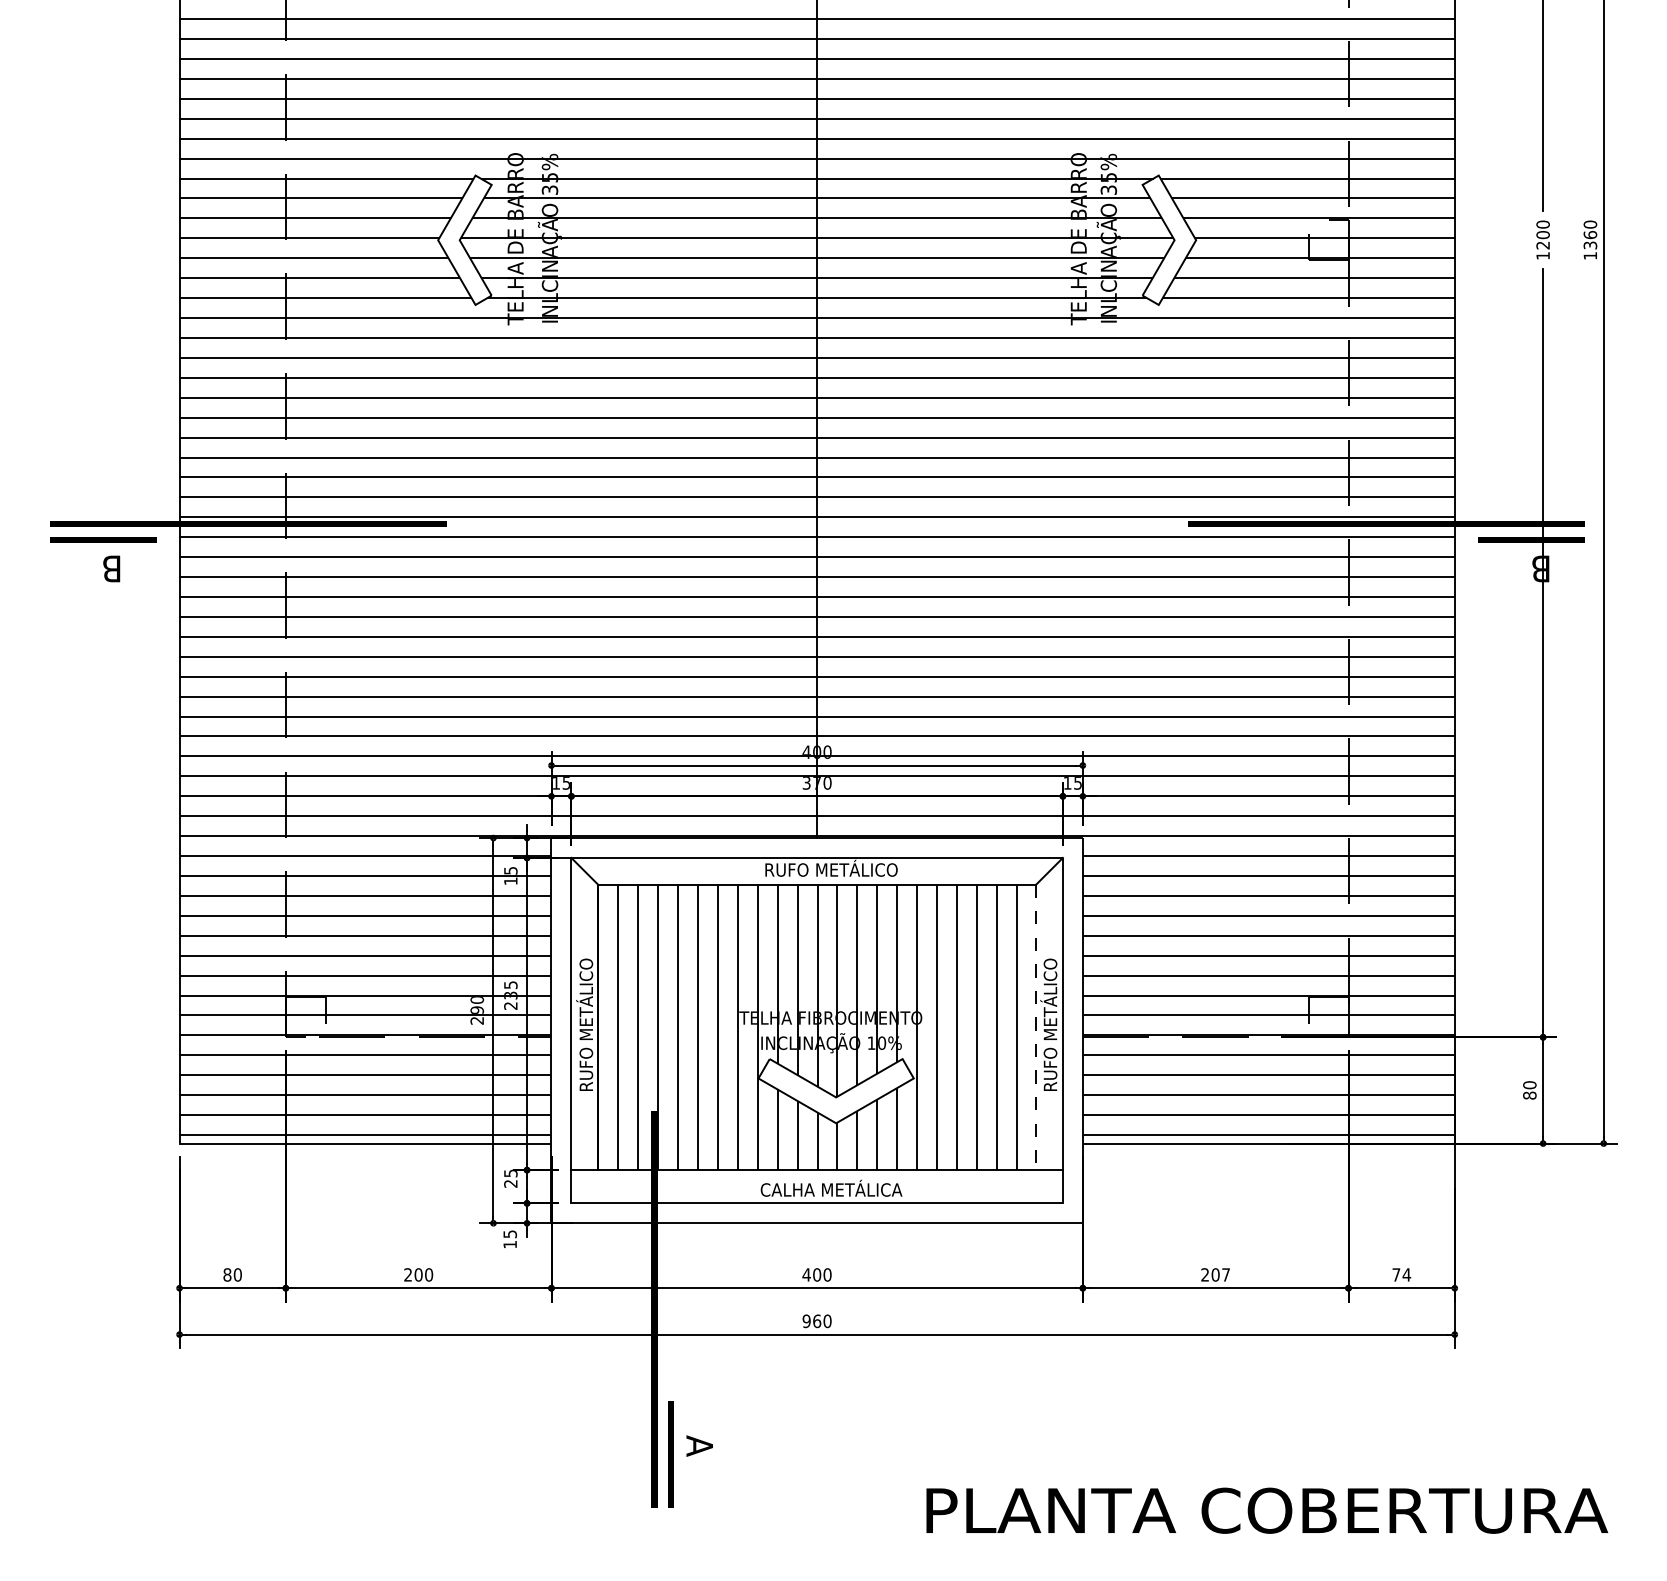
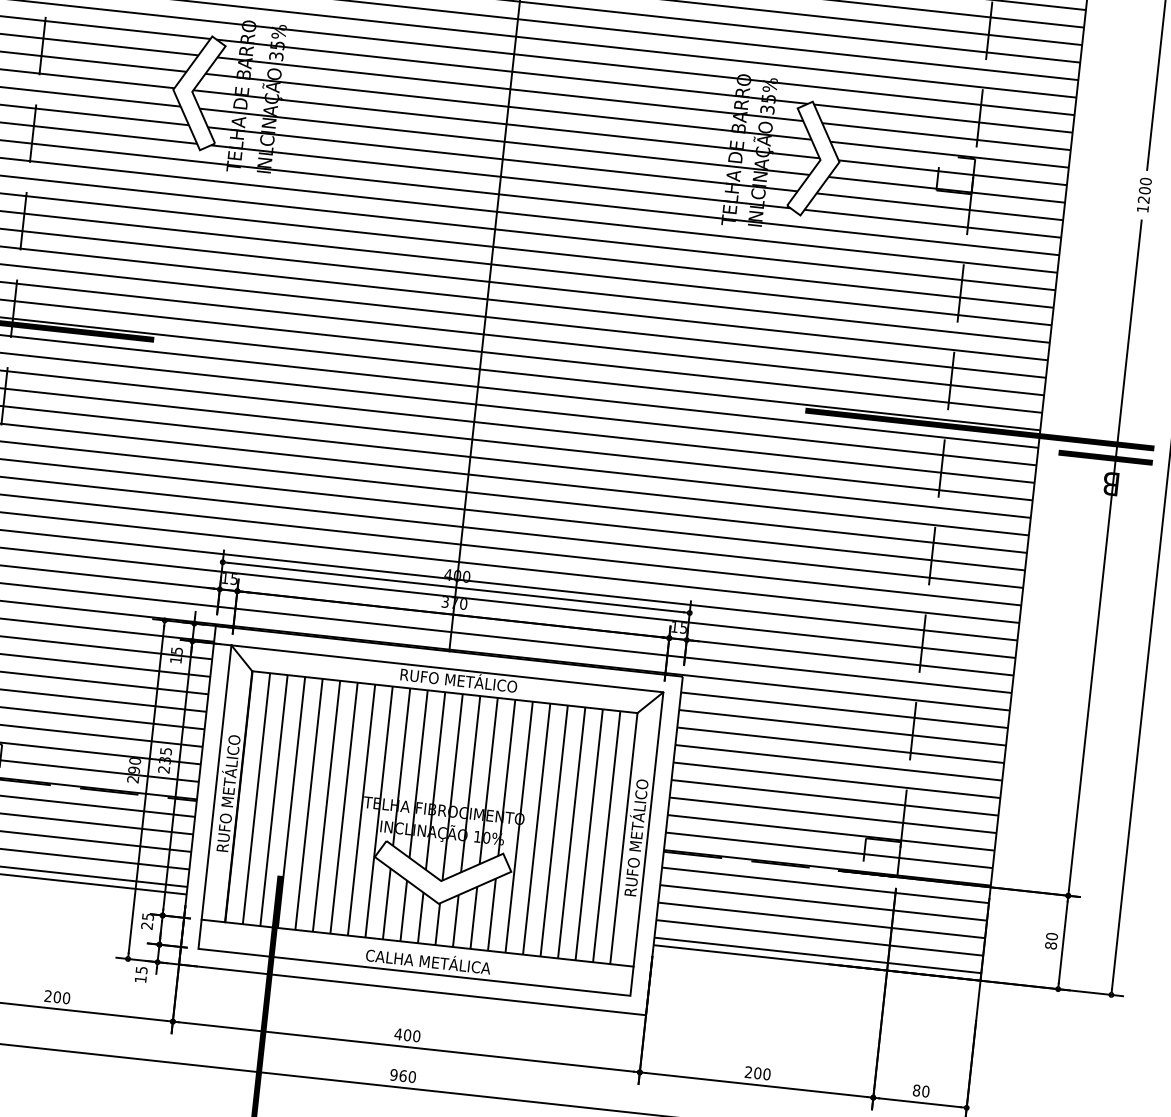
line: (1036, 1027) -> (624, 838), dashed -> solid
text: (1226, 1274) -> (767, 1073), 207 -> 200
text: (1401, 1274) -> (921, 1090), 74 -> 80

